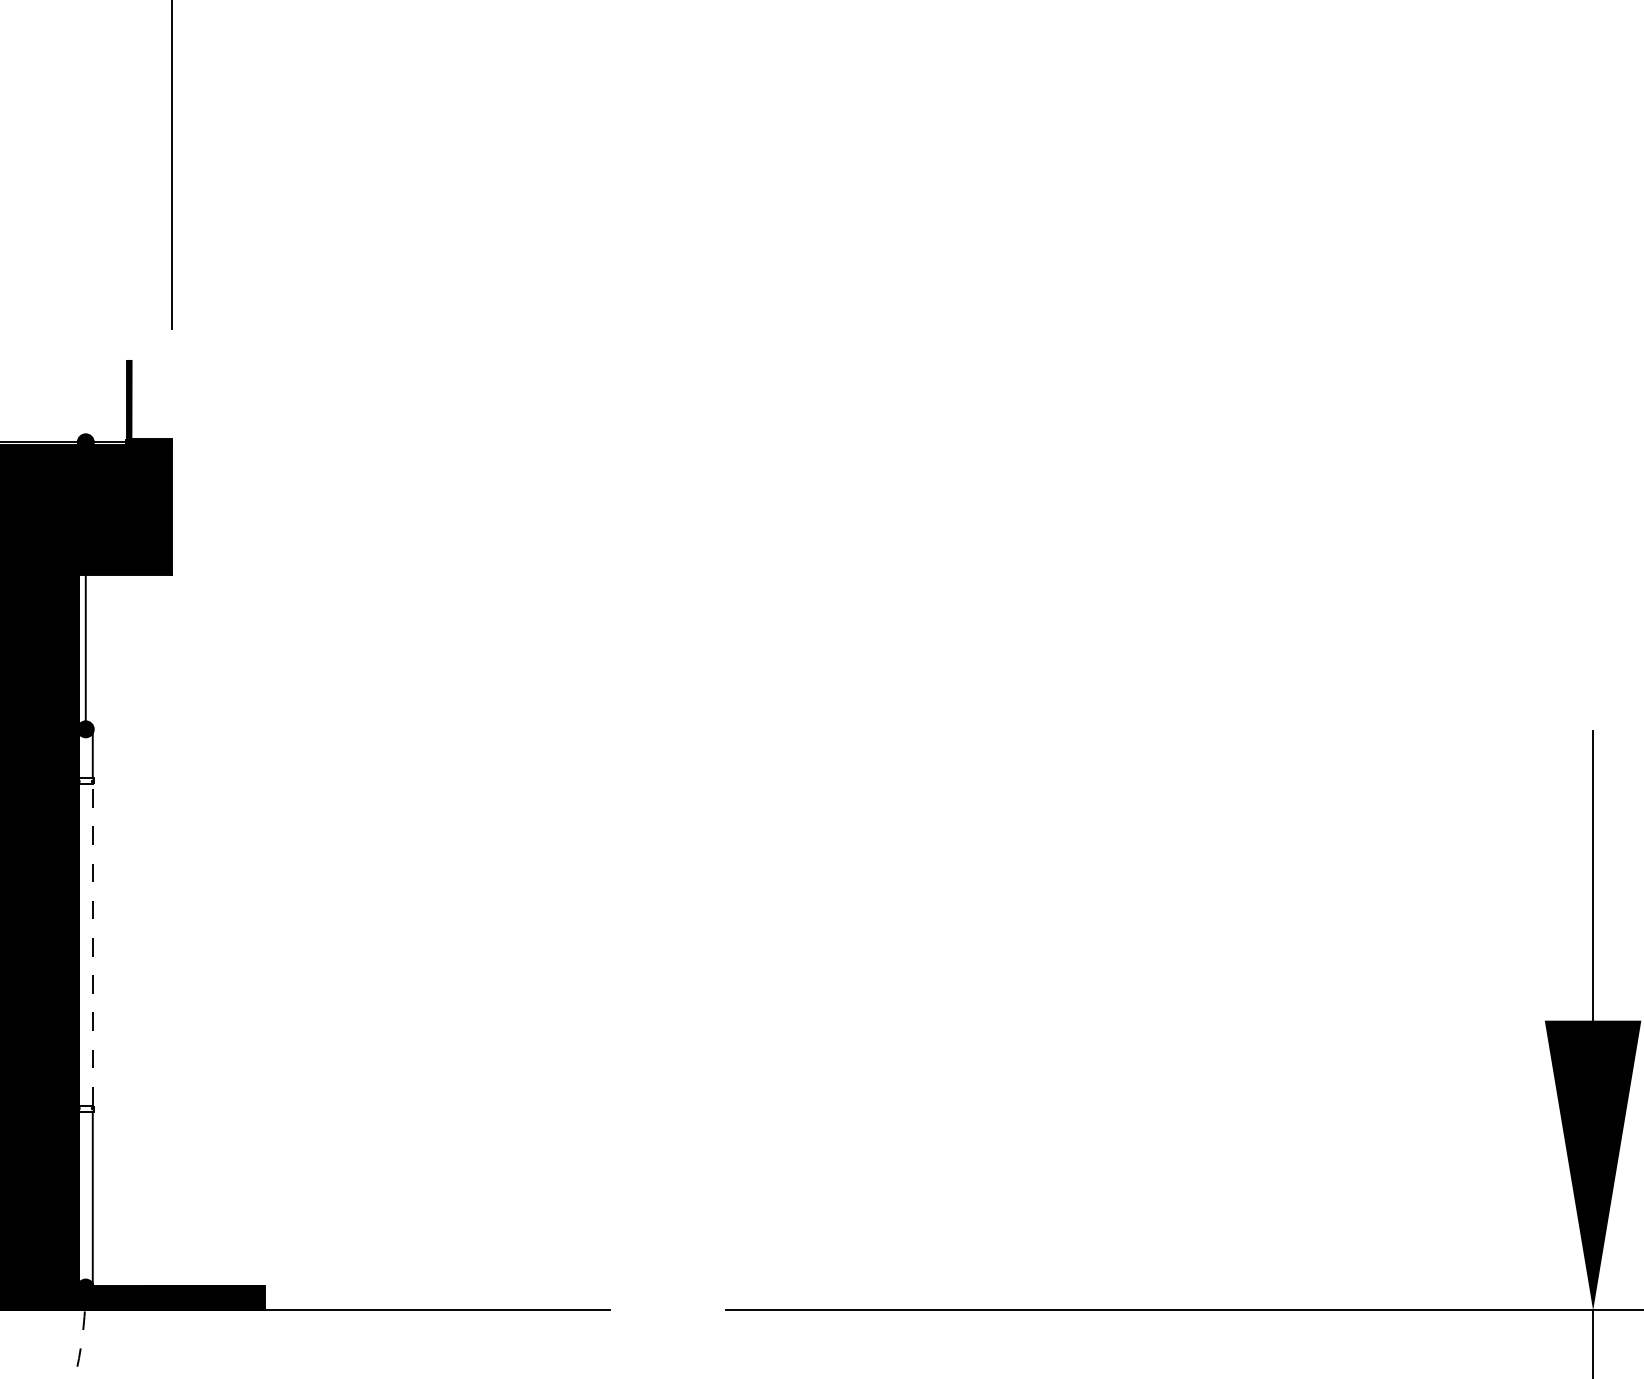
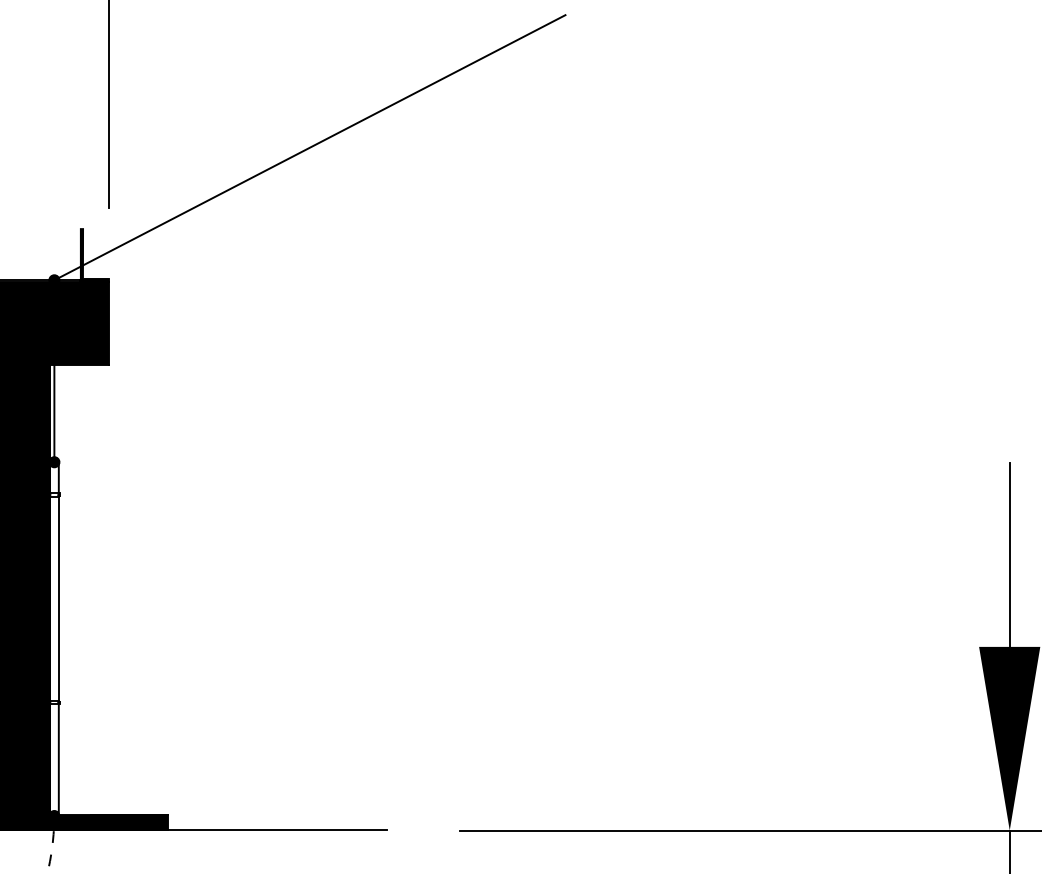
line: (488, 232) -> (309, 147), added
line: (92, 944) -> (58, 598), dashed -> solid

